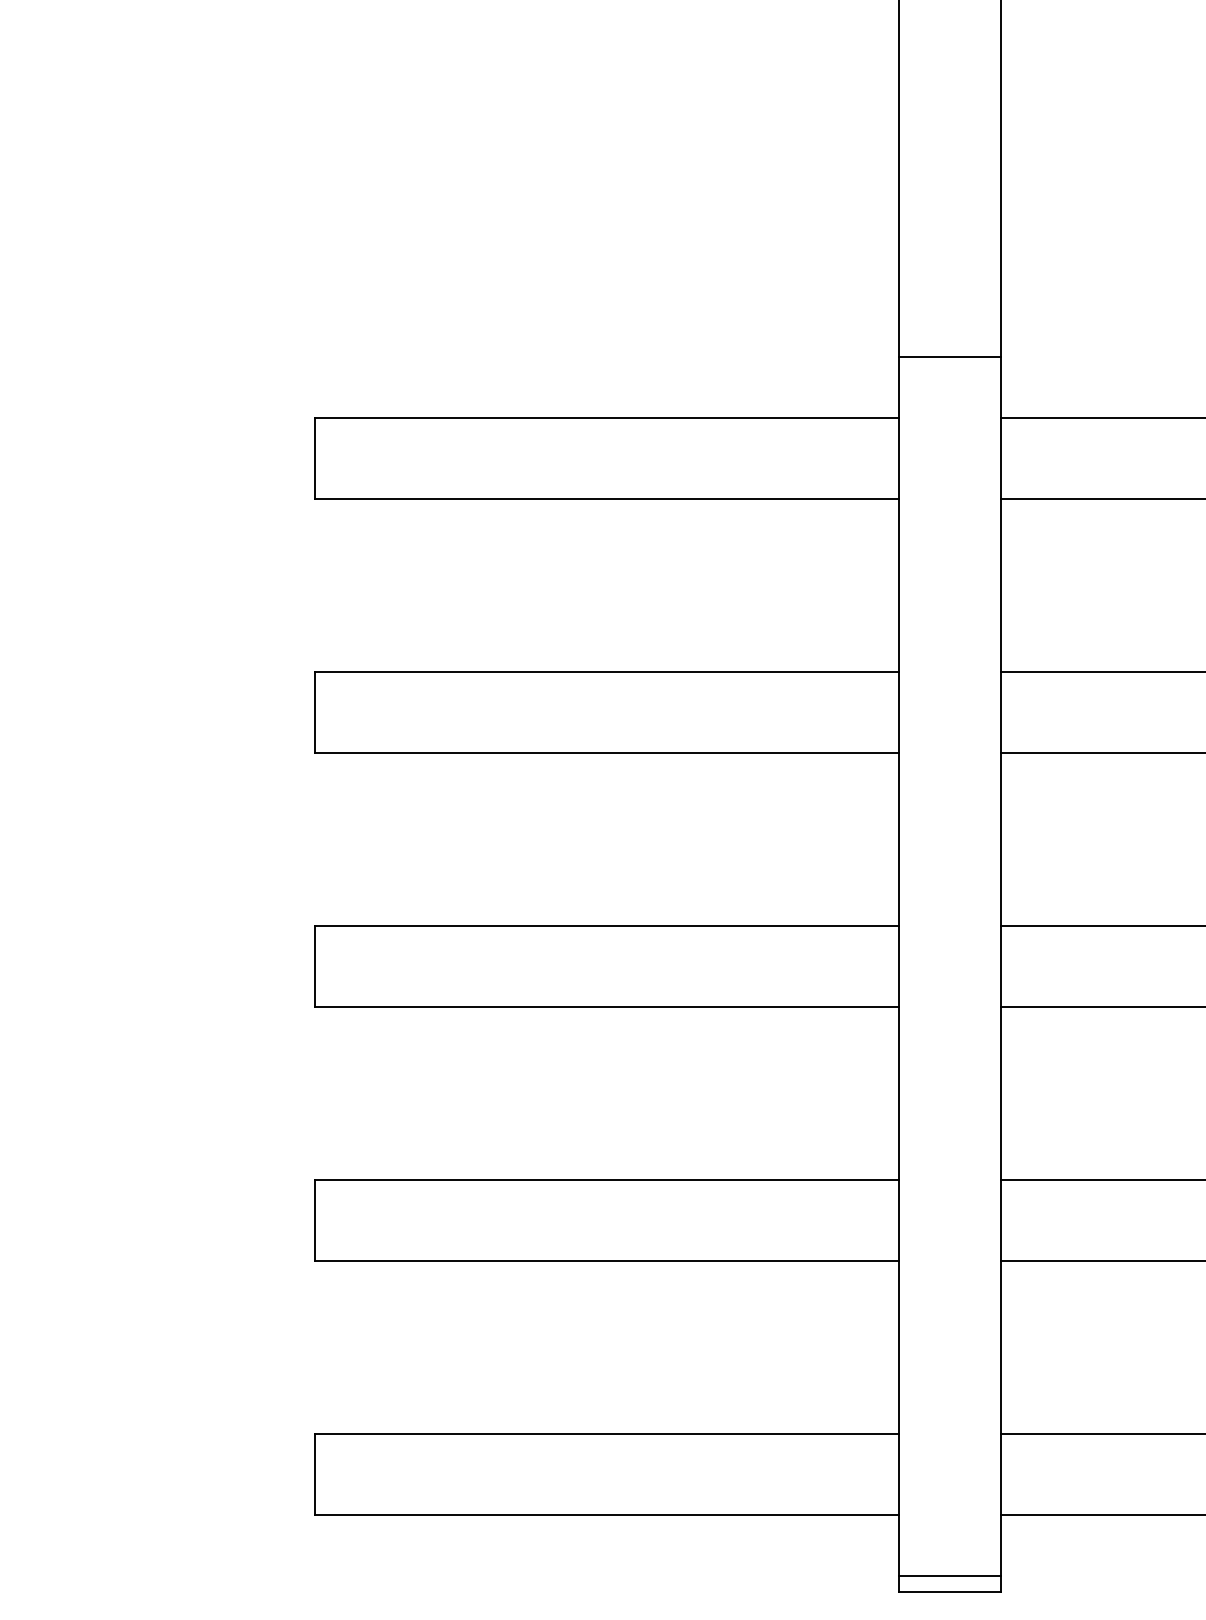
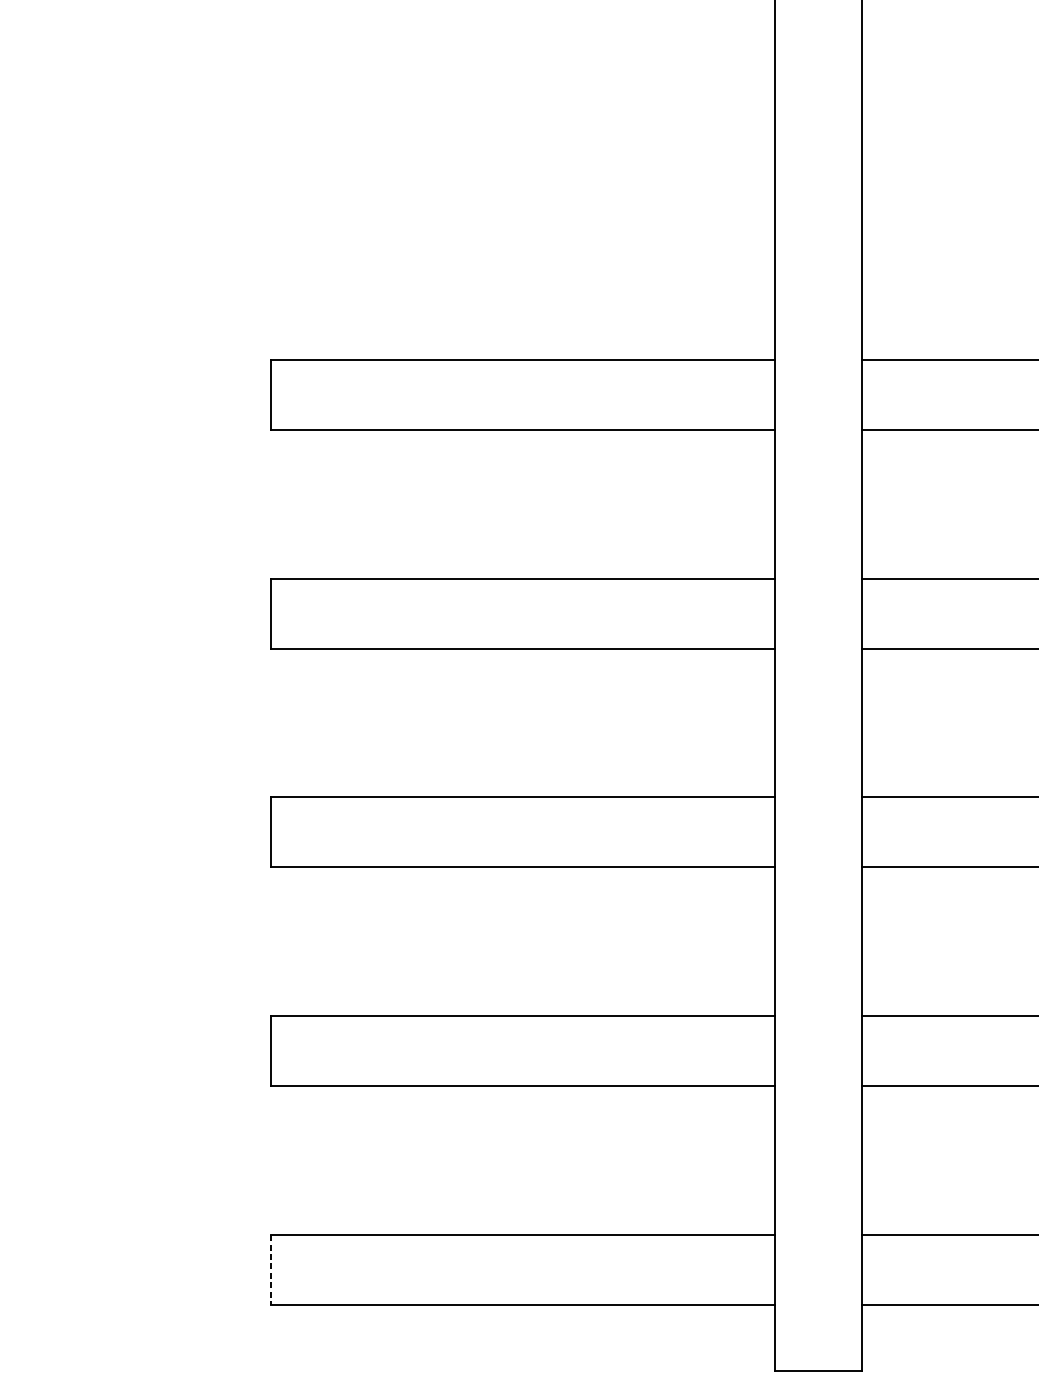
line: (949, 356) -> (817, 306), removed
line: (314, 1474) -> (270, 1269), solid -> dashed
line: (949, 1576) -> (817, 1357), removed

